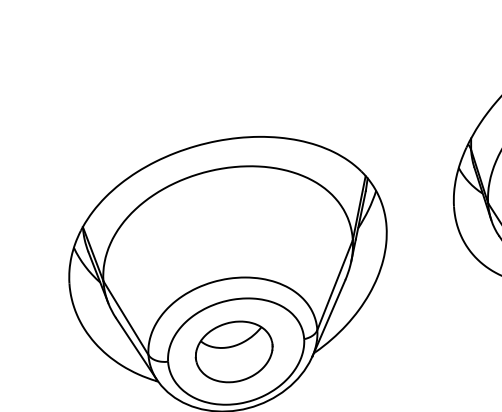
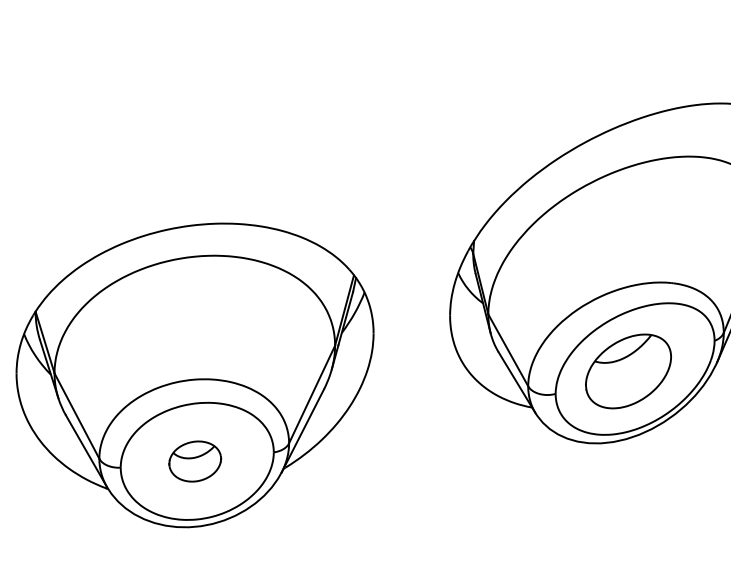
part: (234, 351) -> (195, 461), size x0.6

